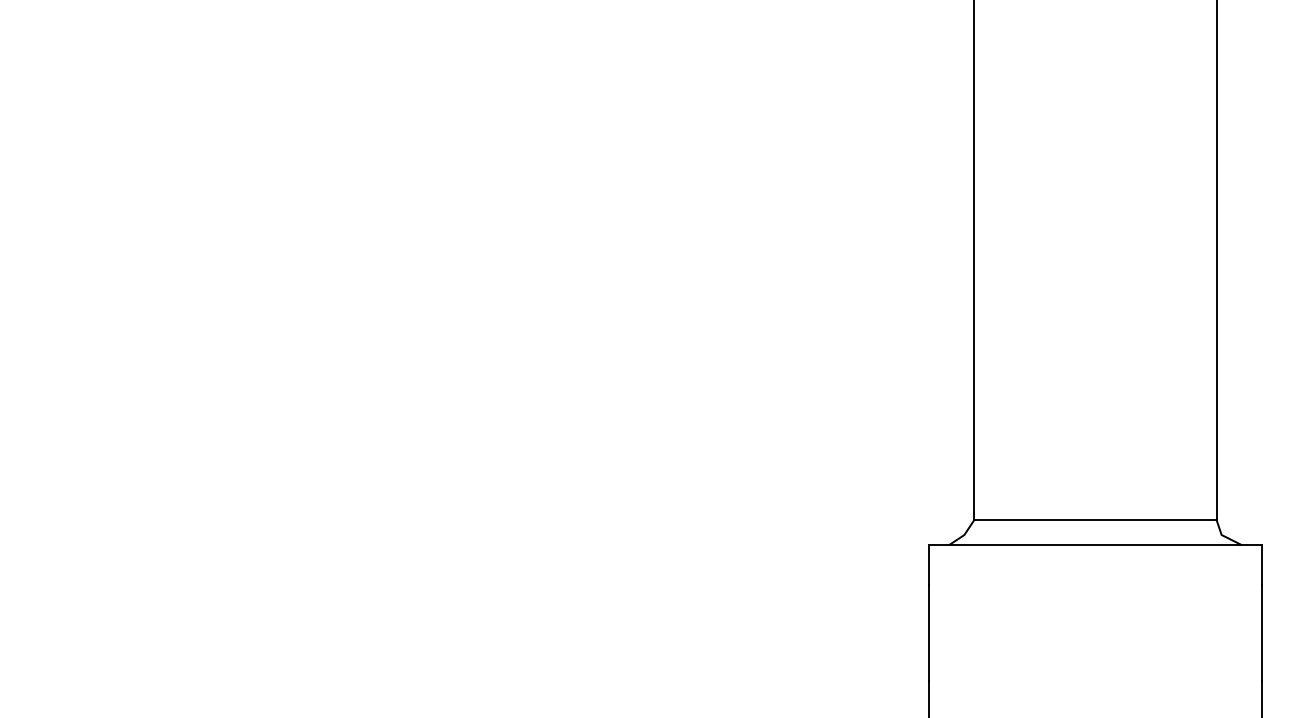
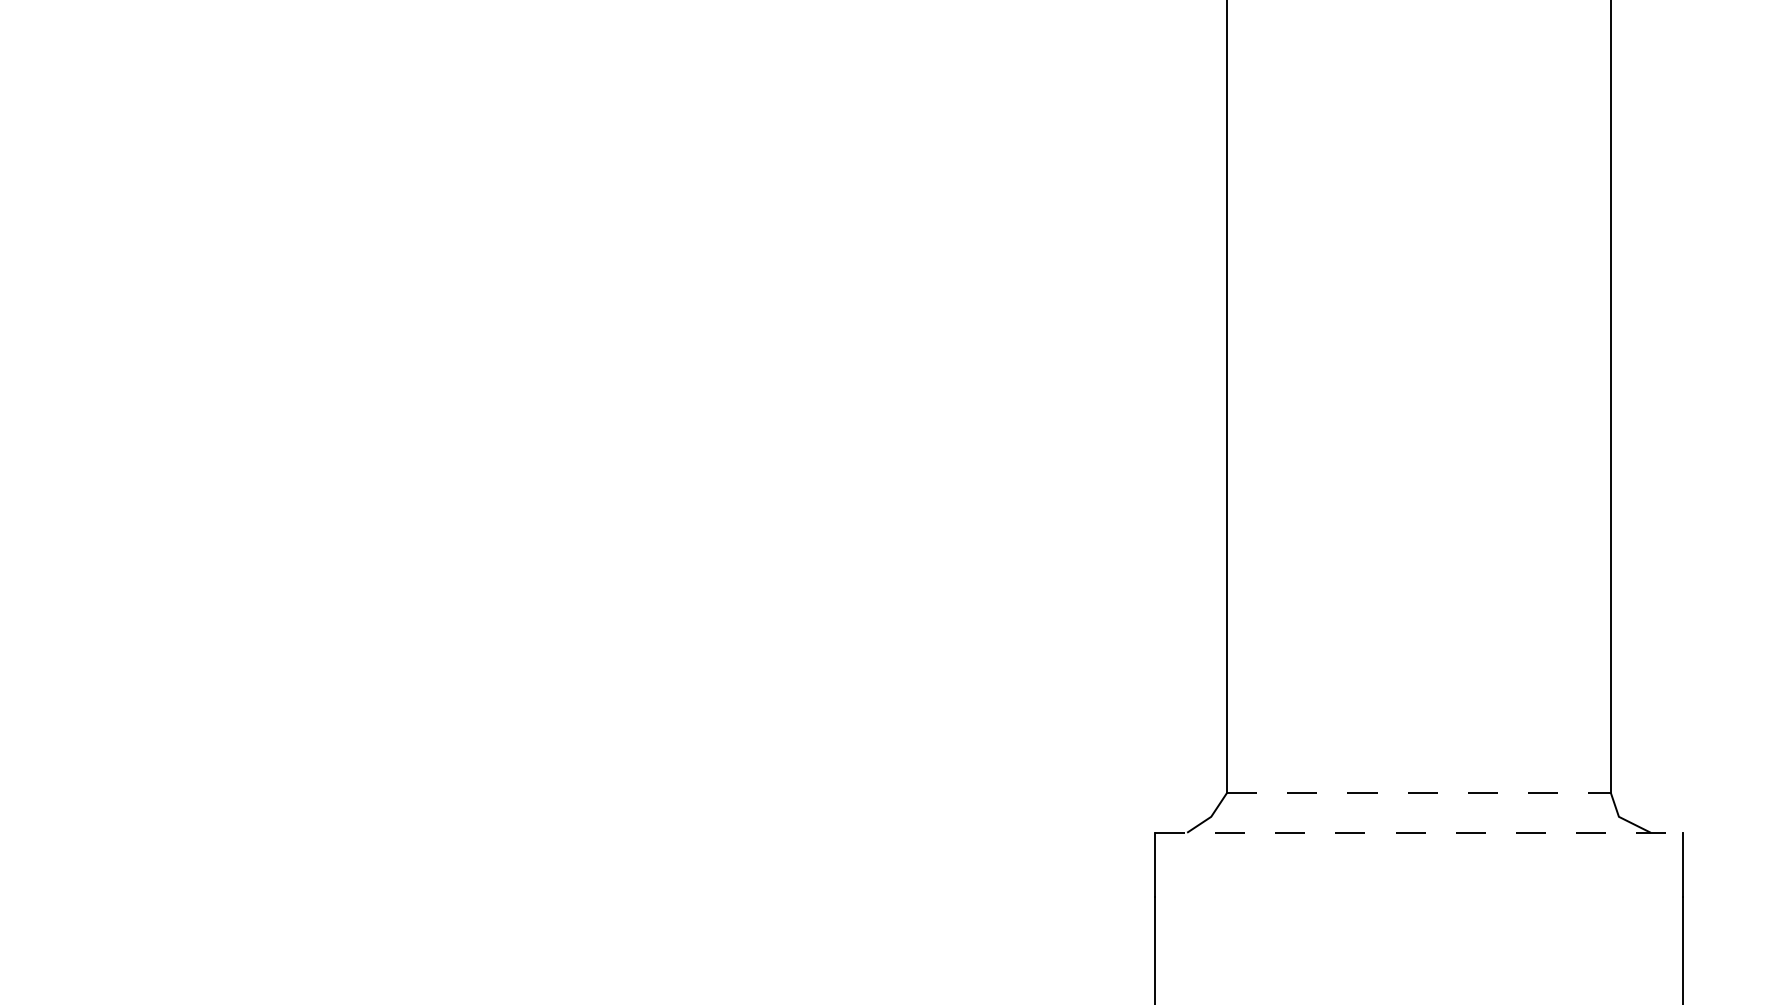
line: (1095, 519) -> (1419, 792), solid -> dashed
line: (1095, 545) -> (1419, 833), solid -> dashed

